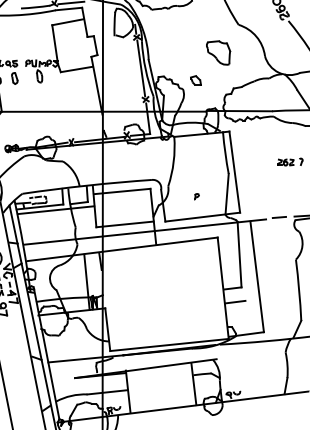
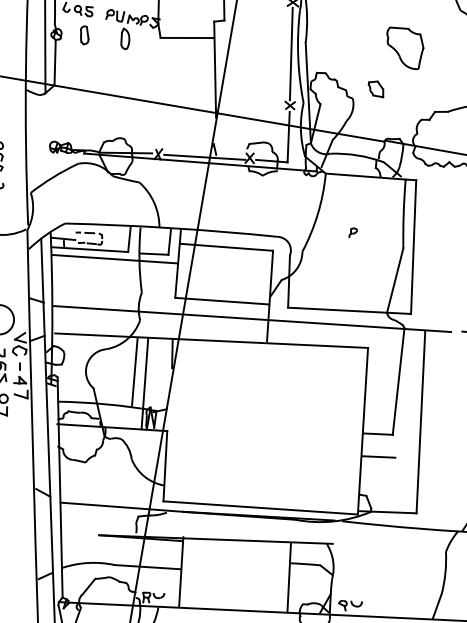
part: (218, 52) -> (404, 46), moved
part: (196, 196) -> (352, 232), moved
line: (79, 275) -> (134, 371), added

